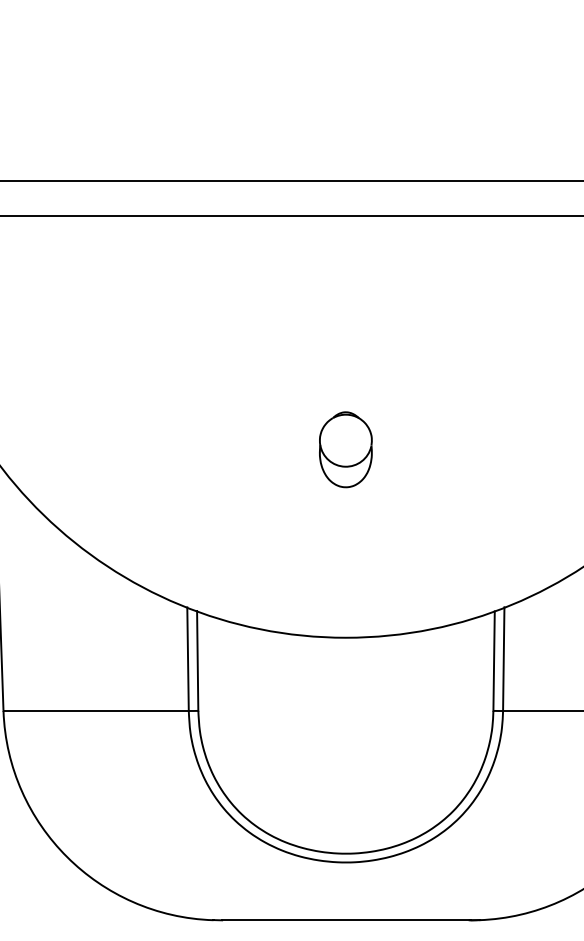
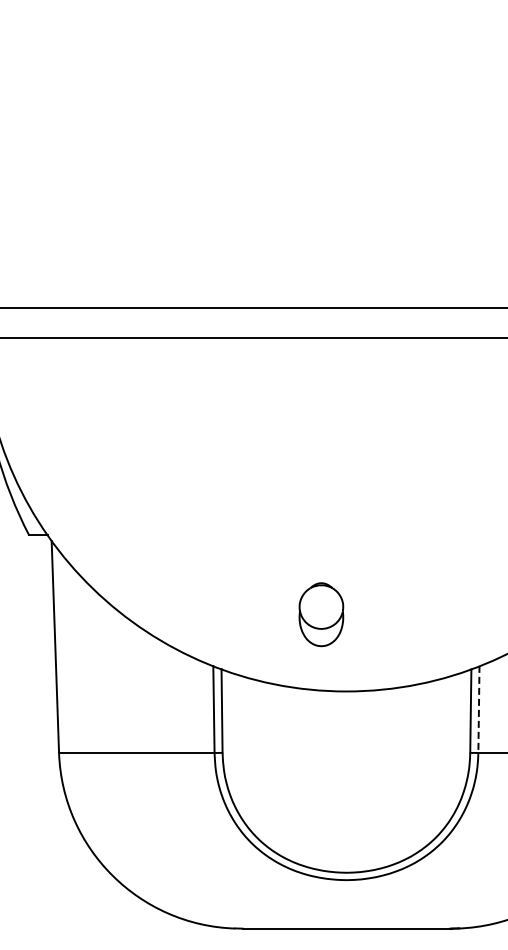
part: (345, 449) -> (321, 614), moved
line: (503, 659) -> (478, 709), solid -> dashed

